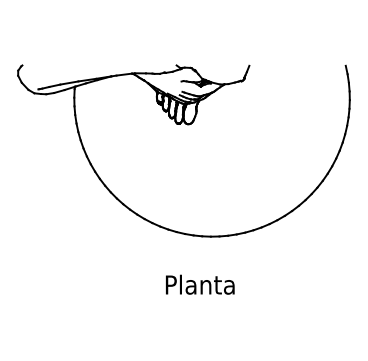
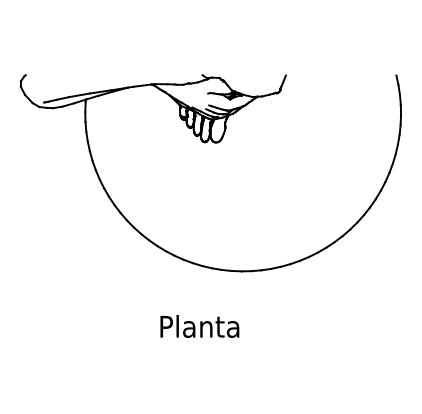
text: (200, 284) -> (200, 326), moved

